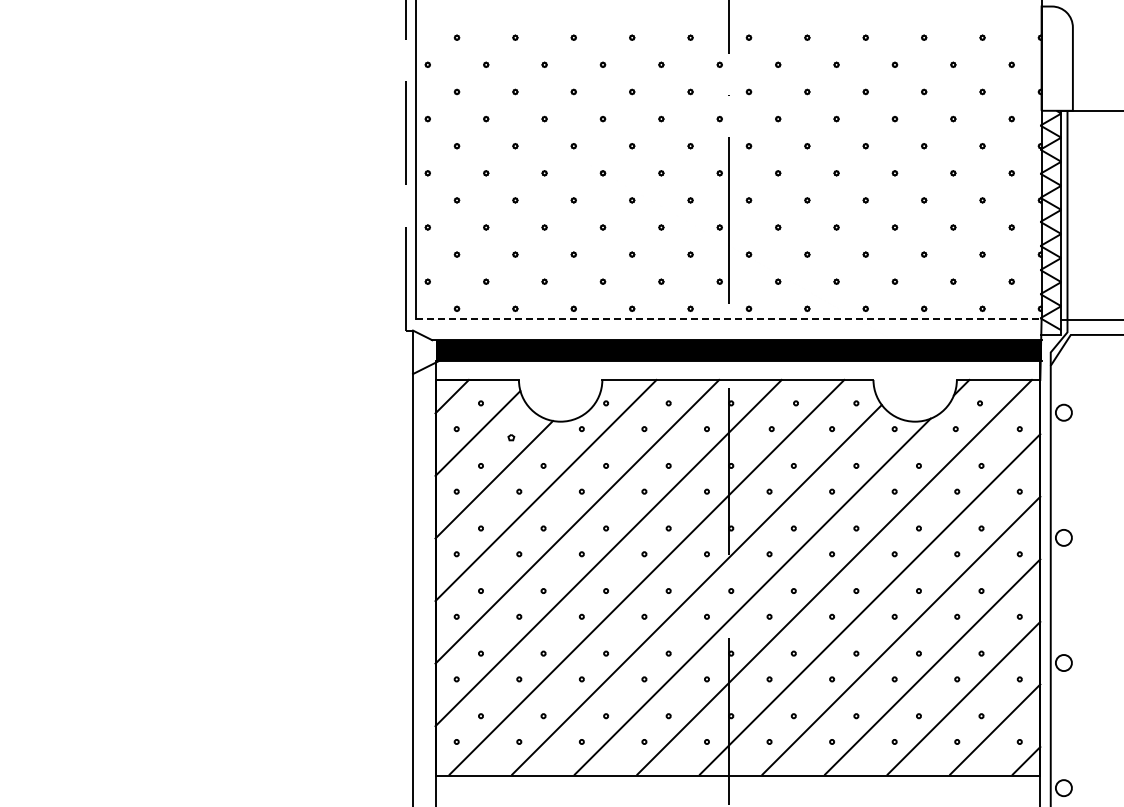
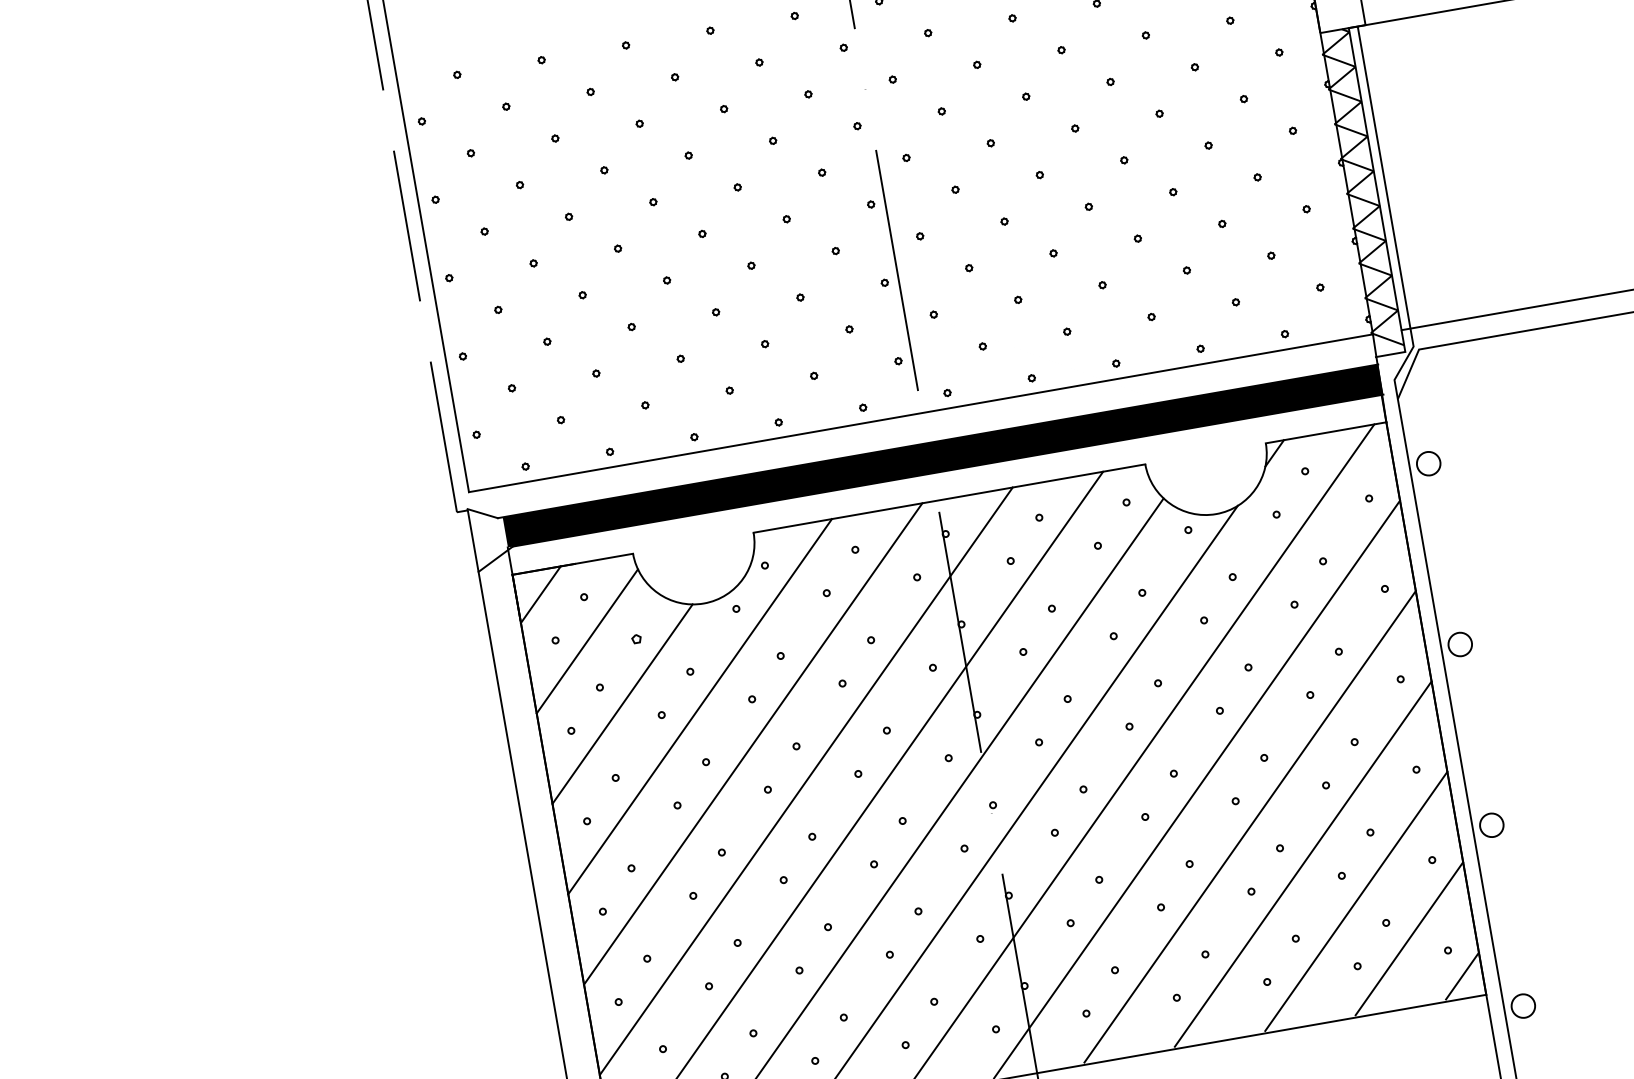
line: (728, 319) -> (920, 413), dashed -> solid

